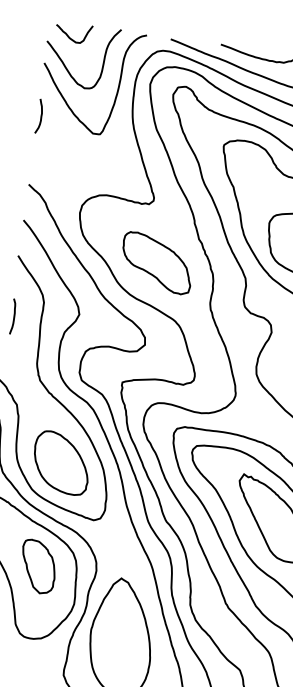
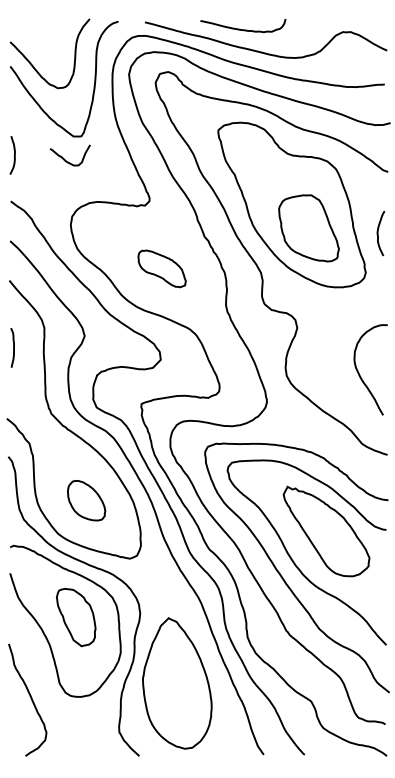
curve: (69, 36) -> (65, 159), moved
curve: (40, 116) -> (13, 155), moved
part: (156, 262) -> (161, 268), size x0.6
part: (61, 462) -> (86, 500), size x0.6

